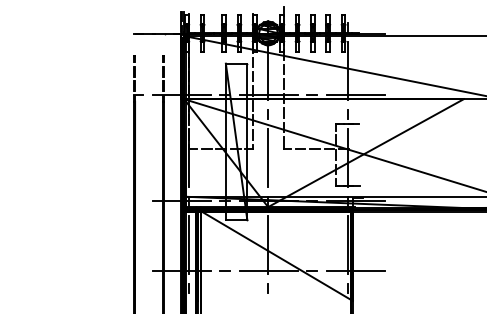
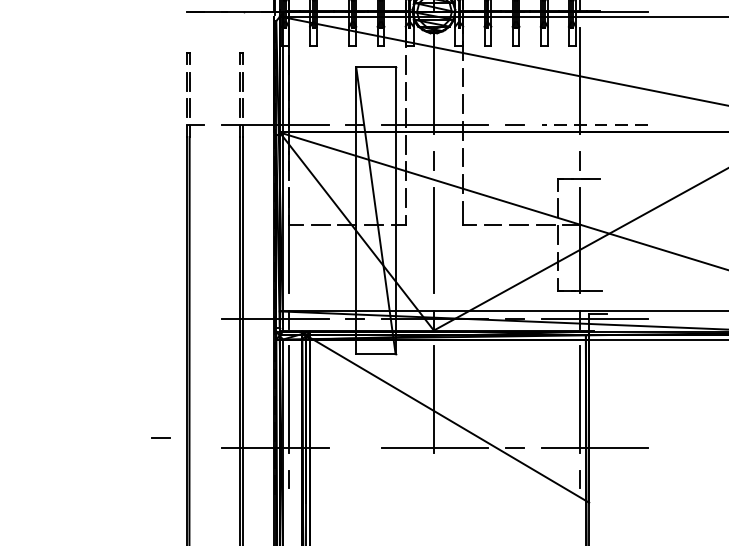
line: (355, 94) -> (594, 123), solid -> dashed
line: (224, 270) -> (159, 437), moved
line: (267, 288) -> (432, 479), removed

